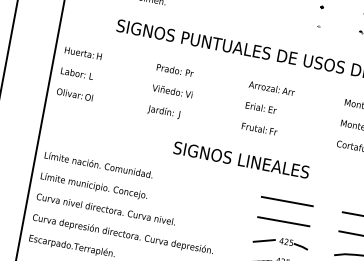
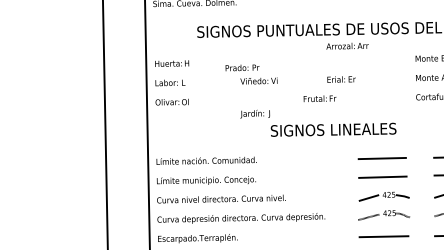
text: (175, 70) -> (242, 67), moved
text: (271, 88) -> (347, 46), moved
text: (163, 111) -> (254, 113), moved
text: (259, 128) -> (319, 98), moved

